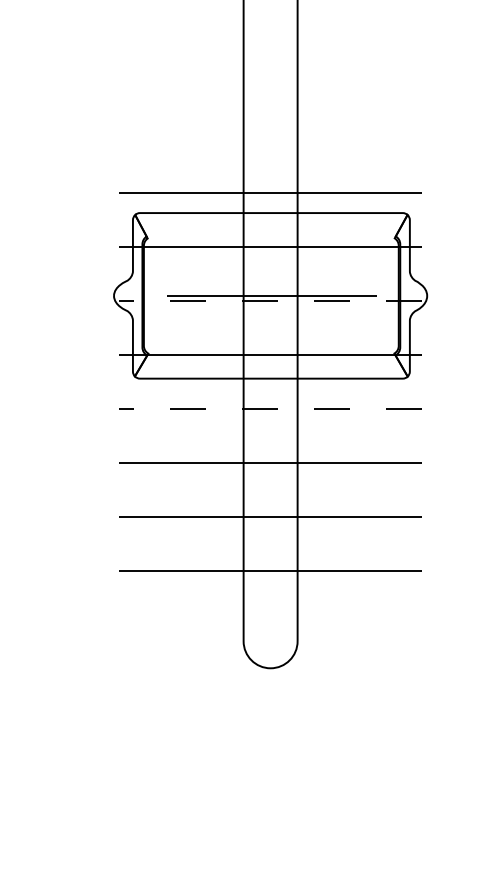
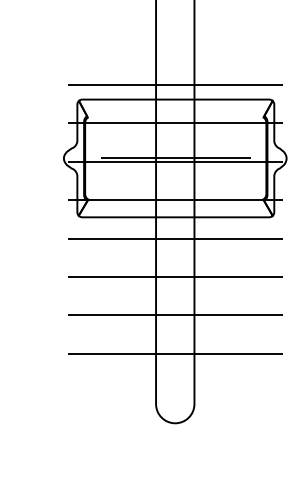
line: (270, 300) -> (175, 161), dashed -> solid
line: (270, 408) -> (175, 238), dashed -> solid

